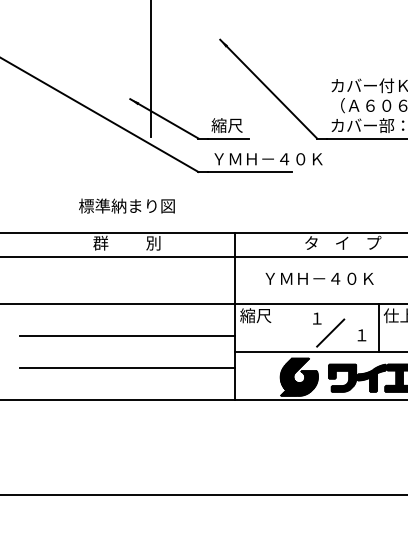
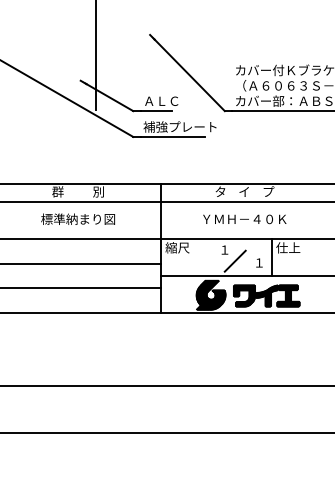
text: (233, 124) -> (160, 100), 縮尺 -> ＡＬＣ
text: (266, 158) -> (185, 126), ＹＭＨ－４０Ｋ -> 補強プレート
text: (126, 205) -> (77, 218), moved
text: (319, 278) -> (244, 219), moved

